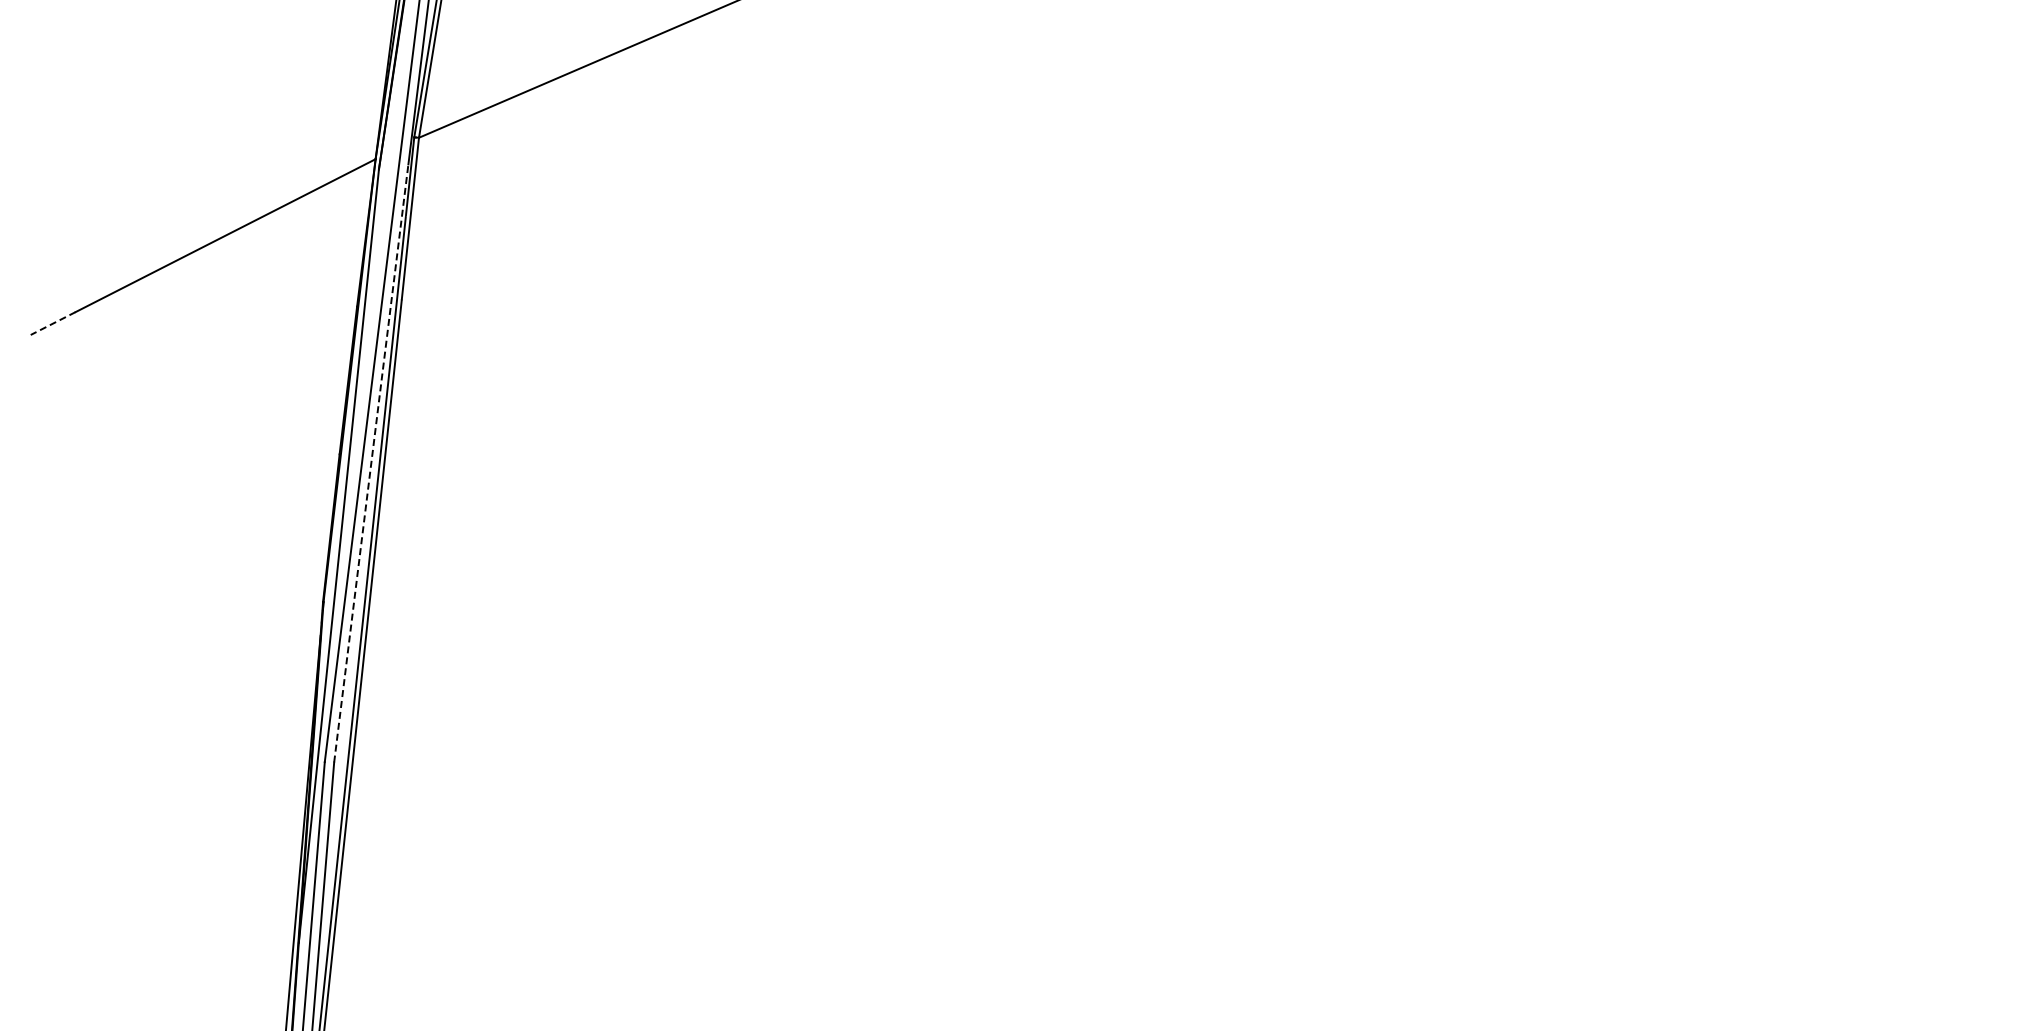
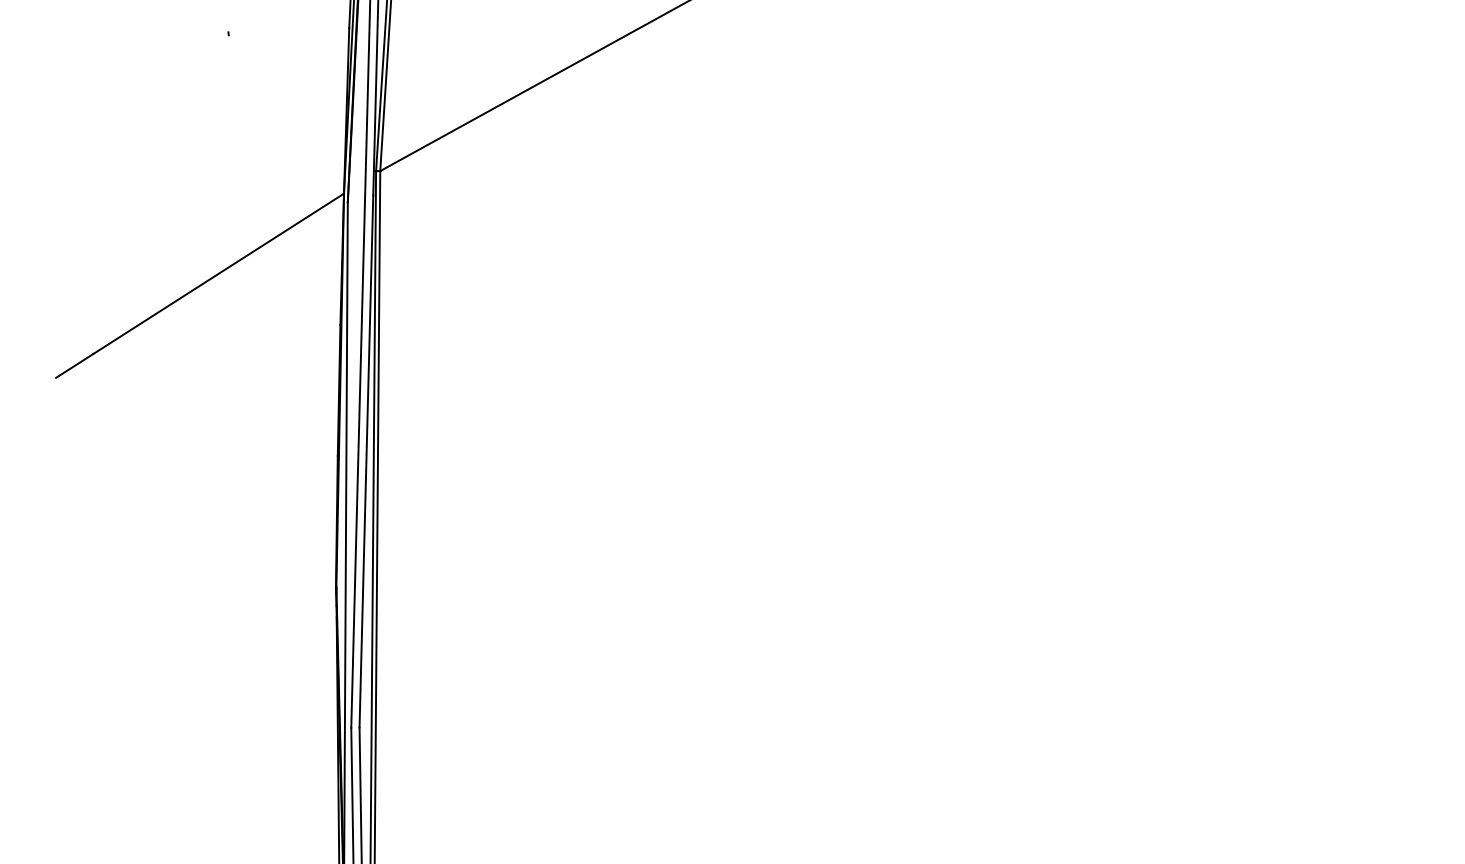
line: (52, 323) -> (74, 365), dashed -> solid
line: (371, 463) -> (366, 461), dashed -> solid

